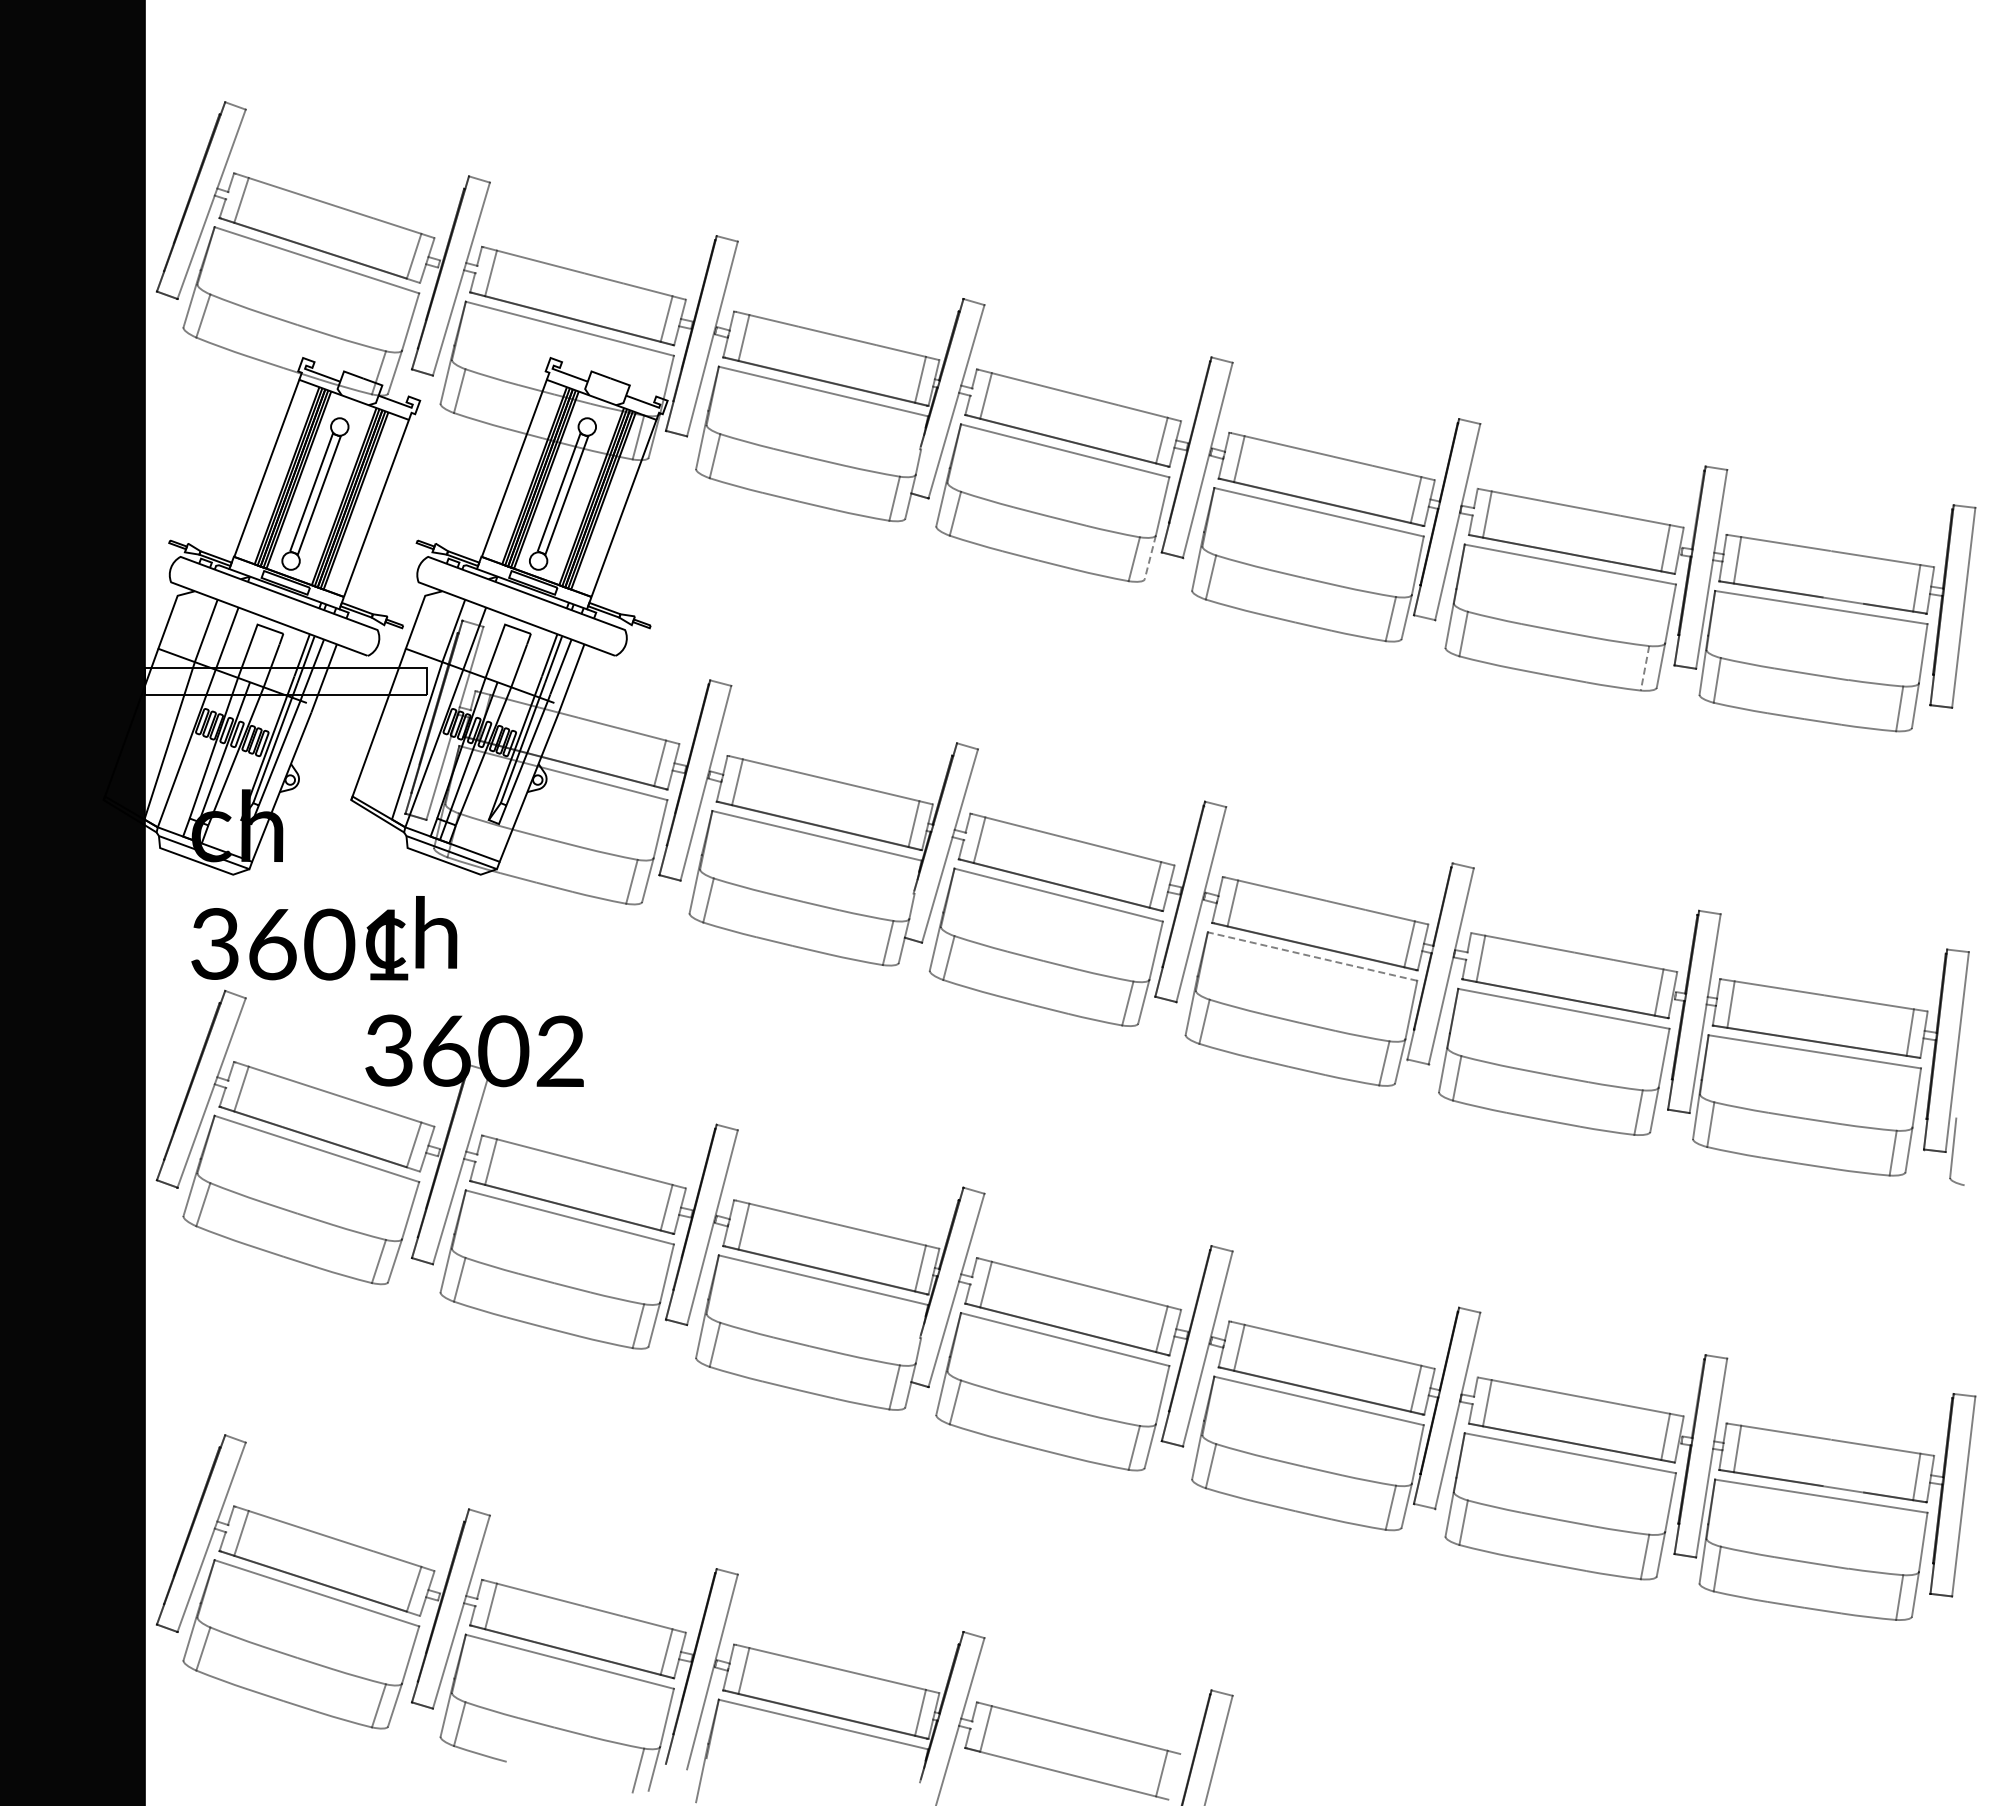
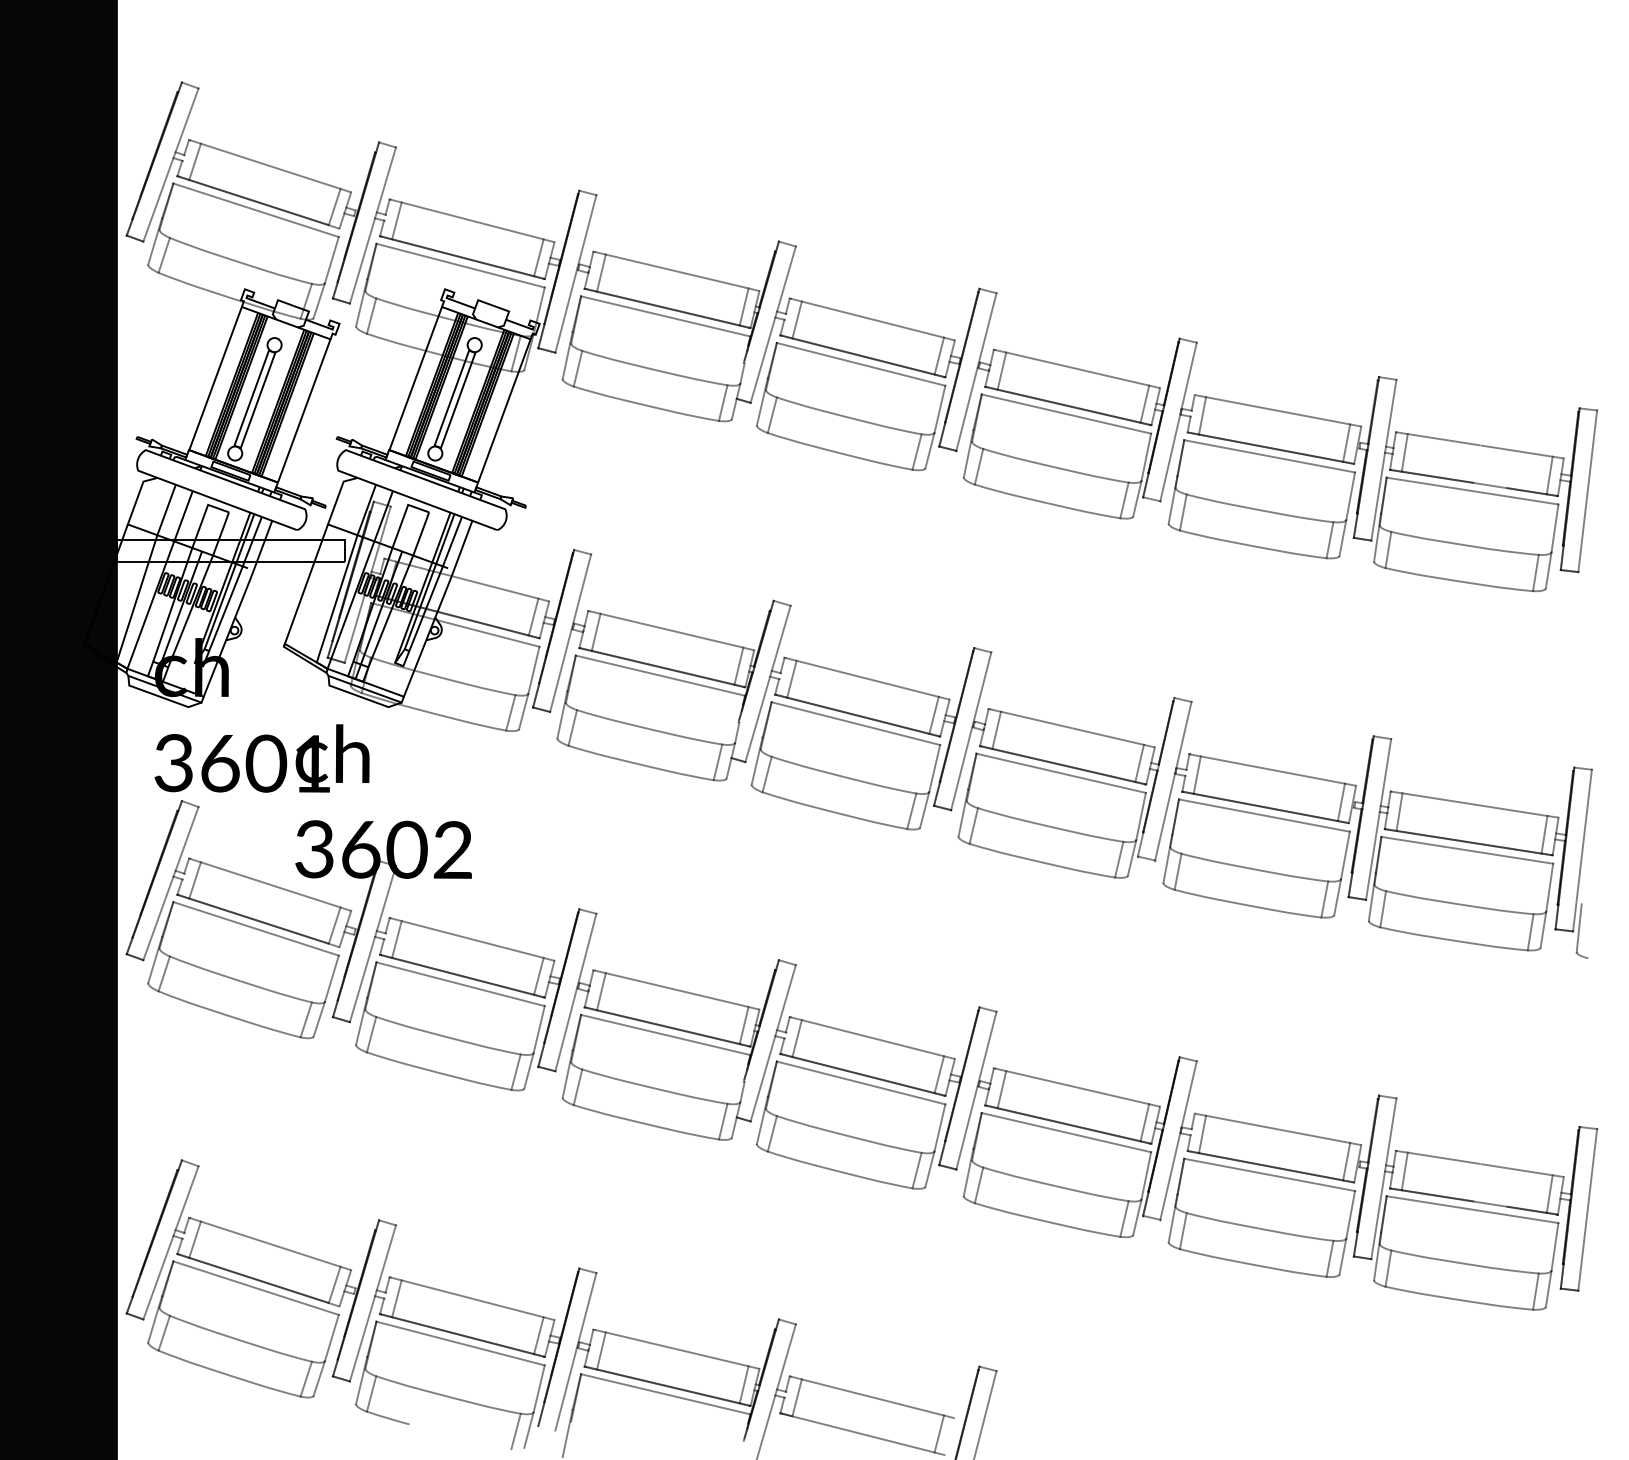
line: (1150, 557) -> (930, 450), dashed -> solid
line: (1645, 668) -> (1330, 540), dashed -> solid
line: (1312, 956) -> (1061, 773), dashed -> solid

